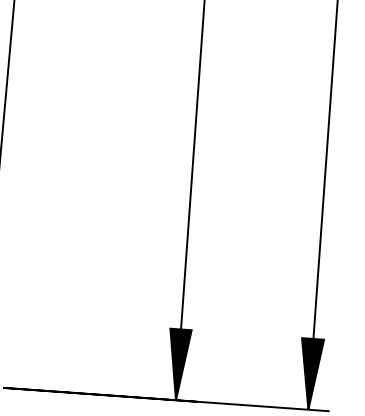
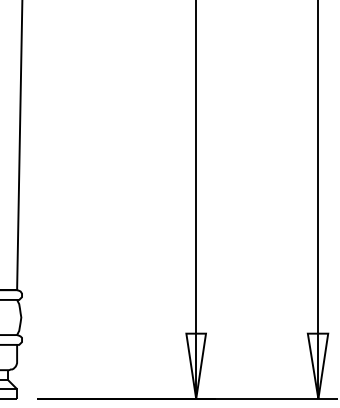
fill: (178, 363) -> (196, 365), removed
fill: (310, 373) -> (317, 365), removed

